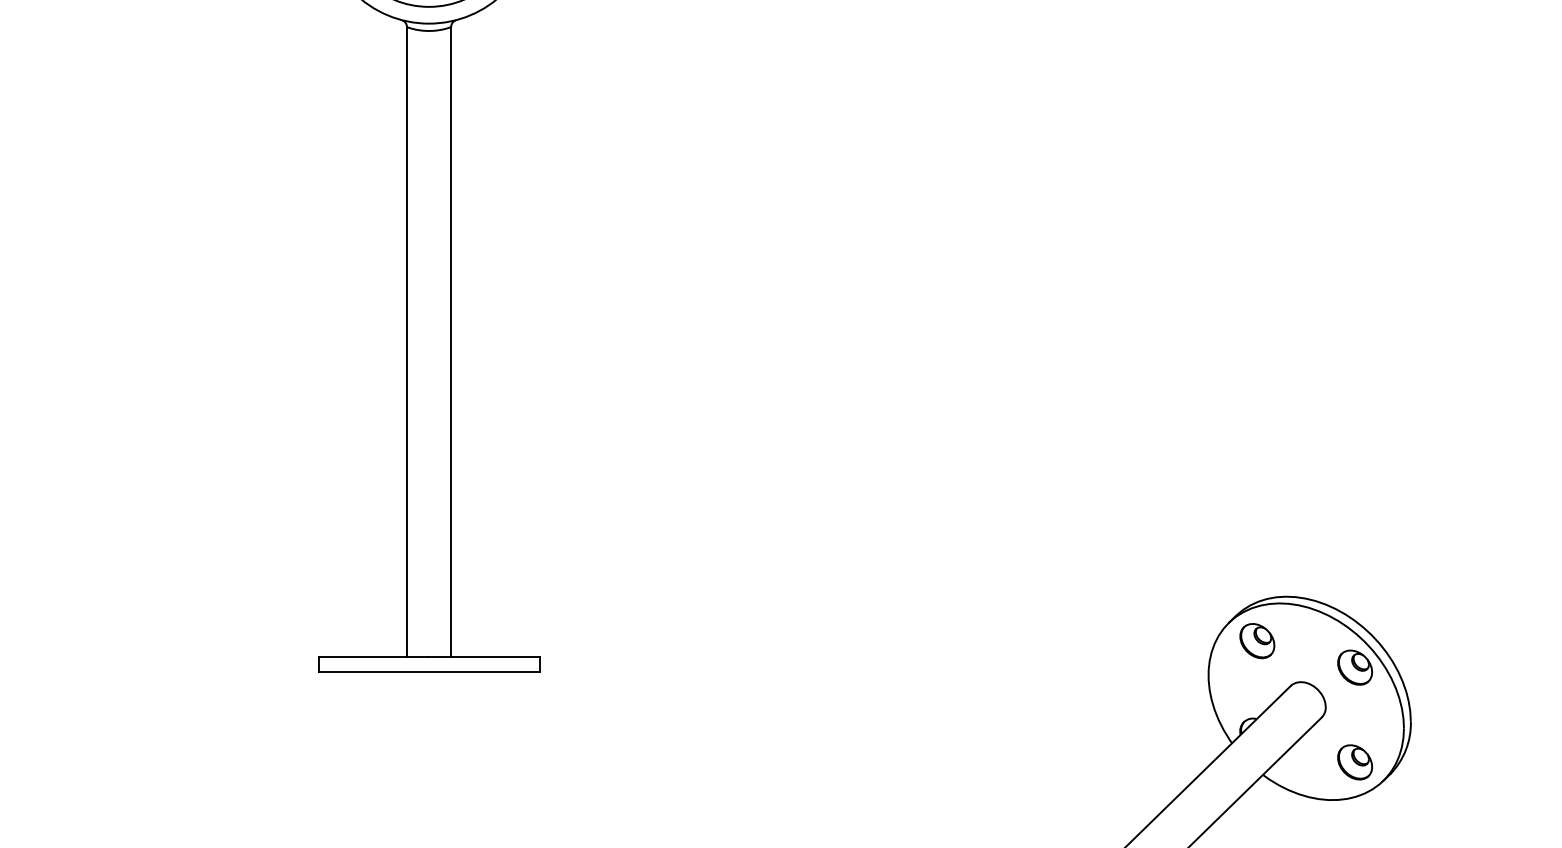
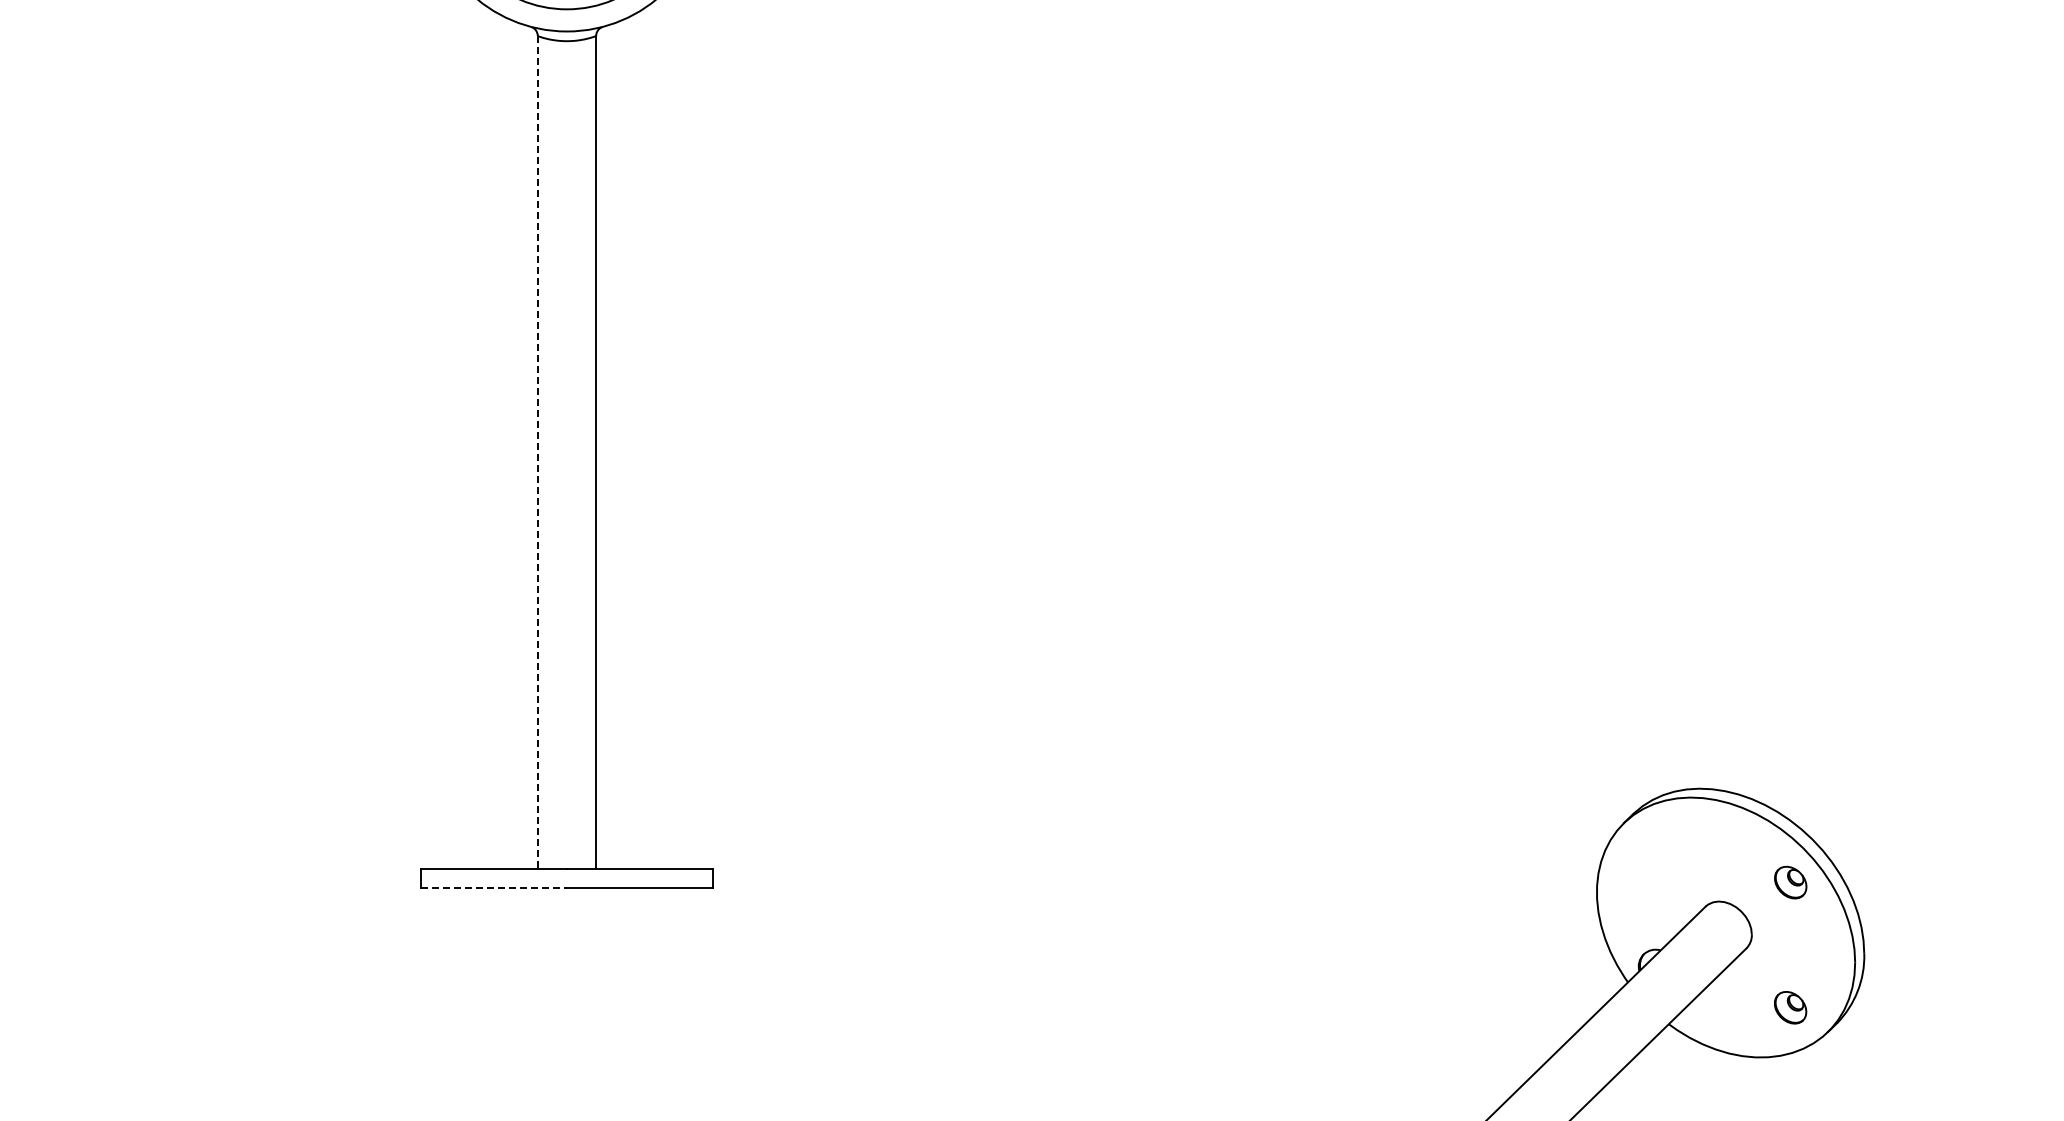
line: (406, 342) -> (537, 452), solid -> dashed
part: (1257, 640) -> (1661, 846), removed
part: (1355, 667) -> (1790, 882), size x0.7
line: (374, 672) -> (494, 888), solid -> dashed
part: (1355, 762) -> (1790, 1007), size x0.7

